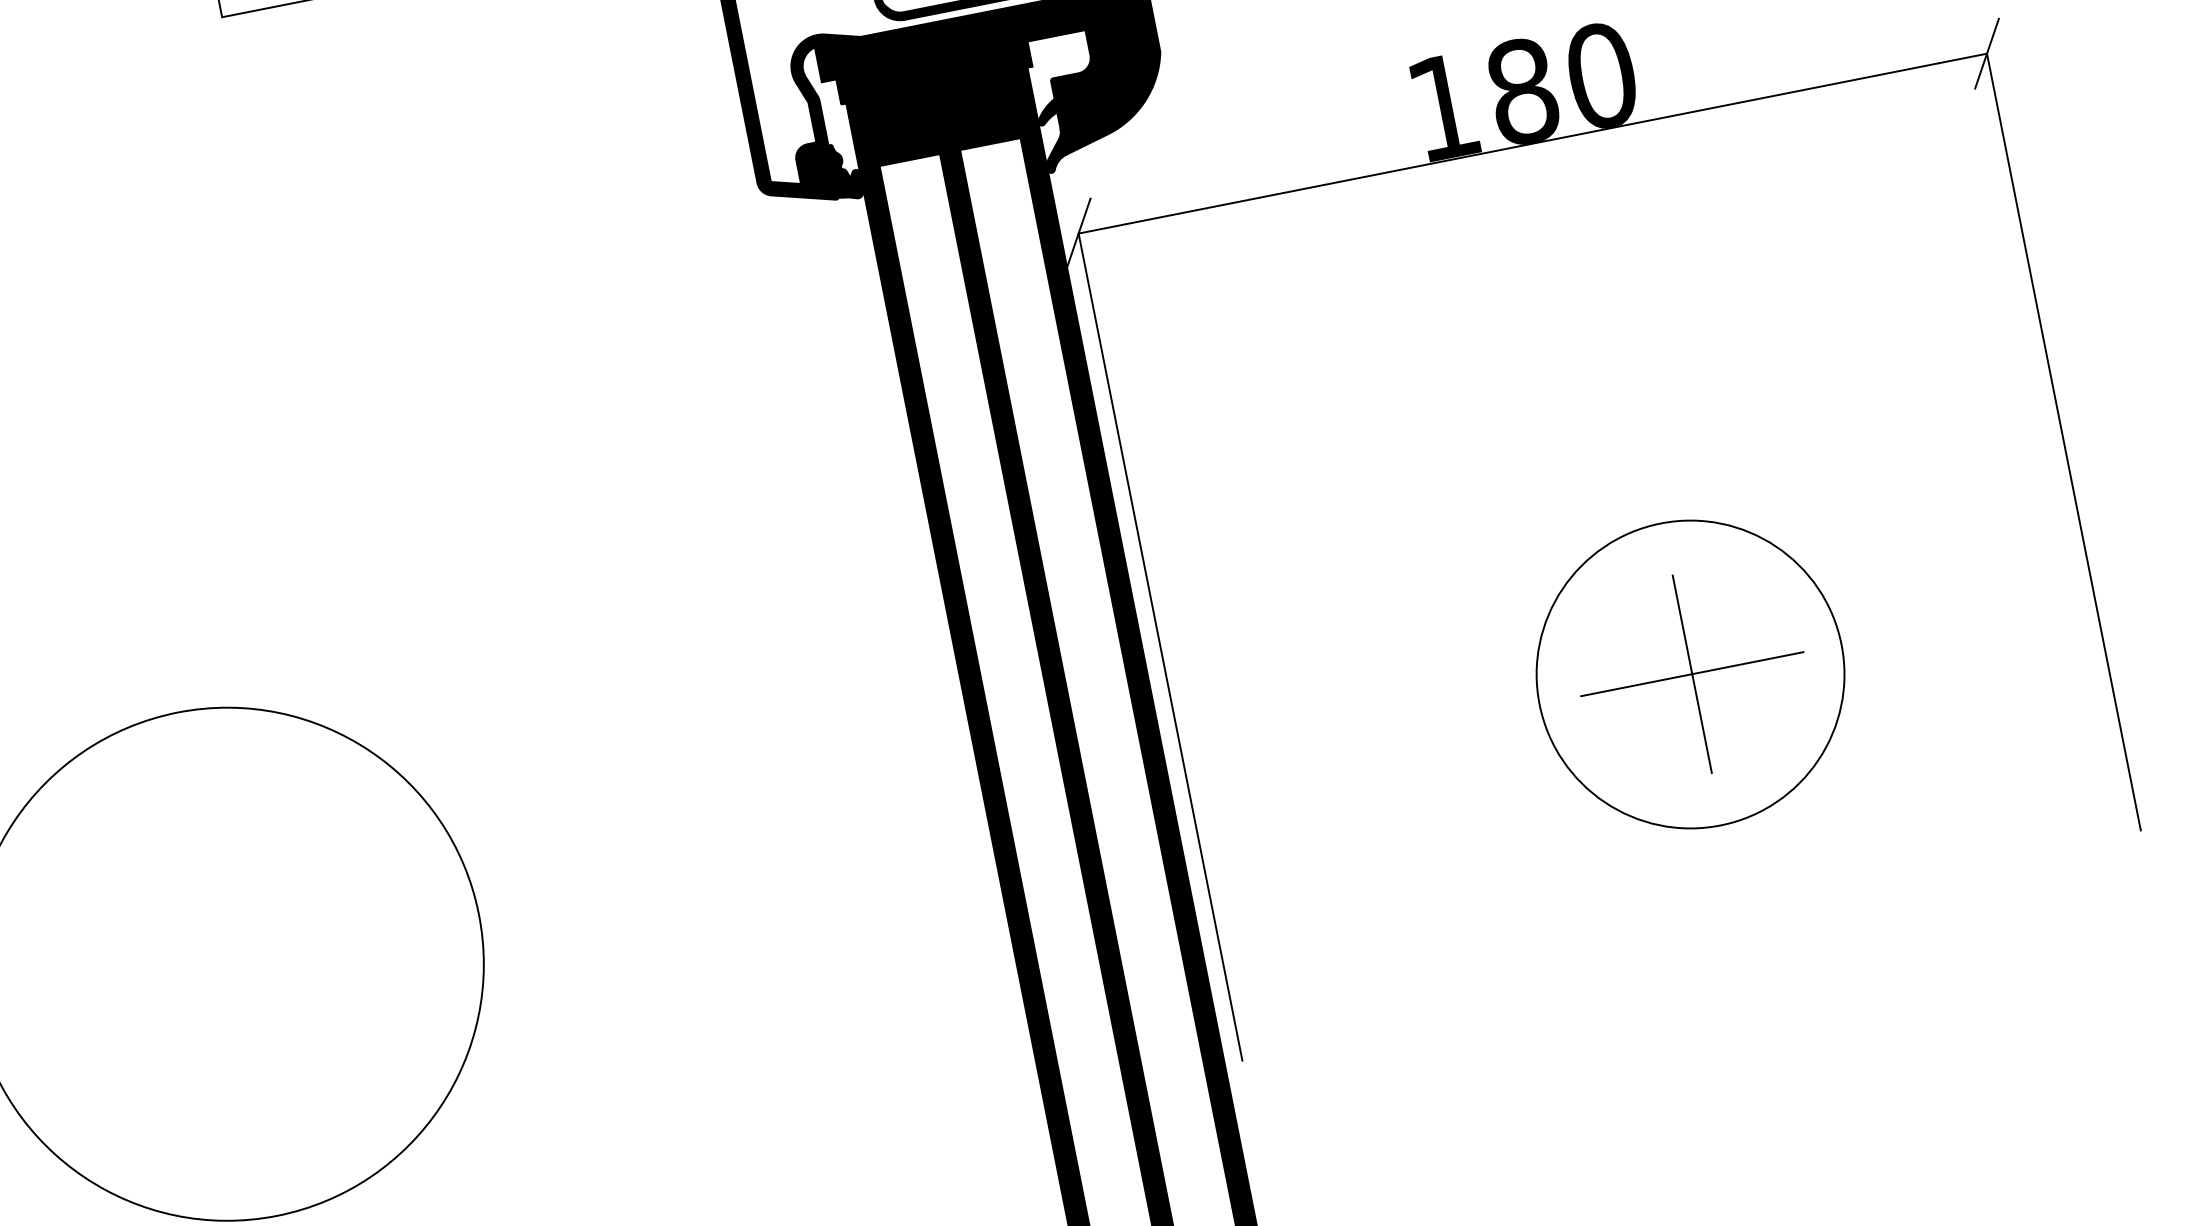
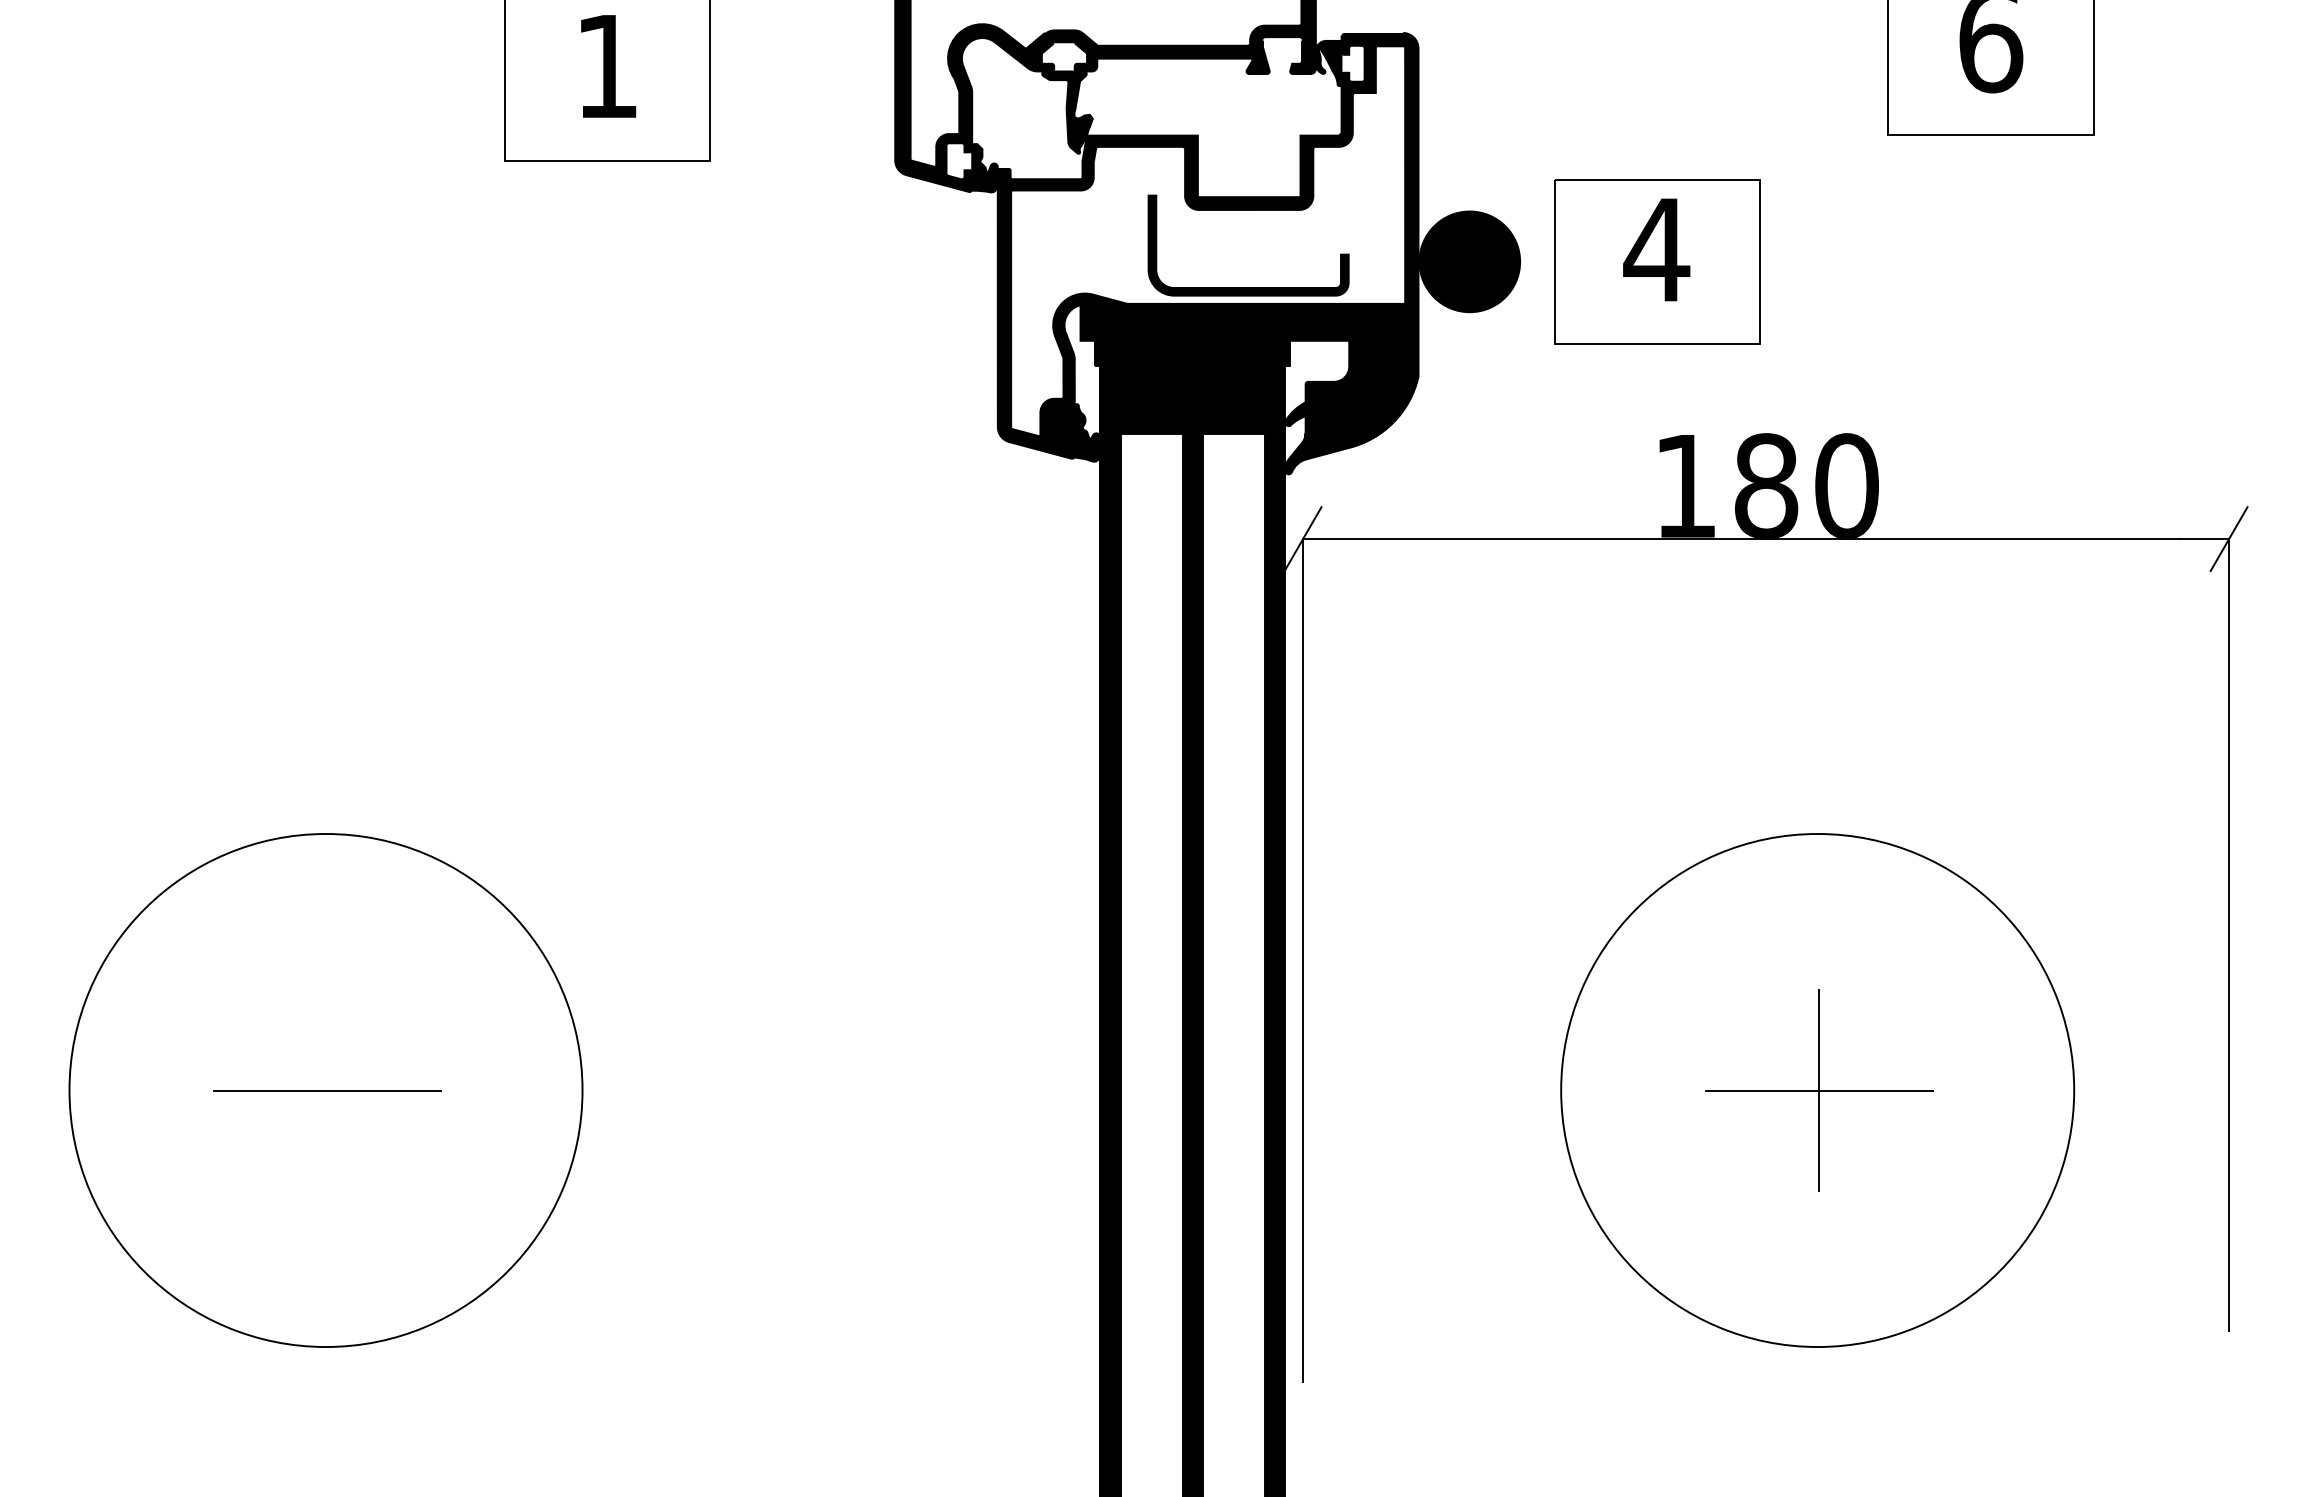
circle: (1690, 674) -> (1817, 1090), size x1.67
line: (228, 963) -> (327, 1090), added

